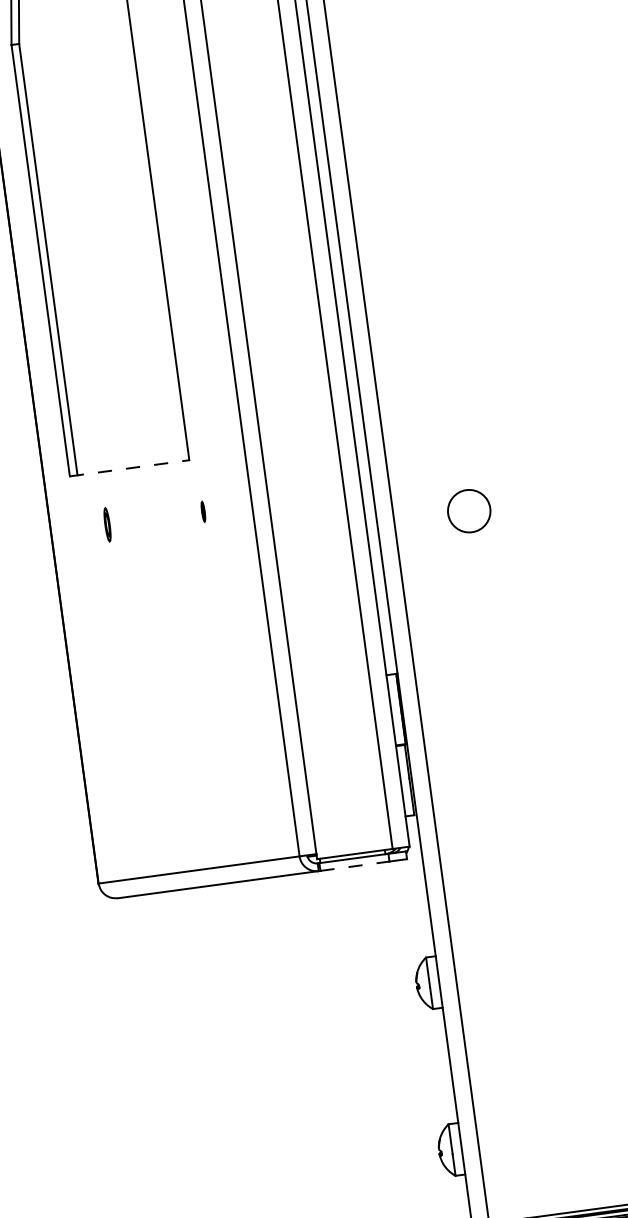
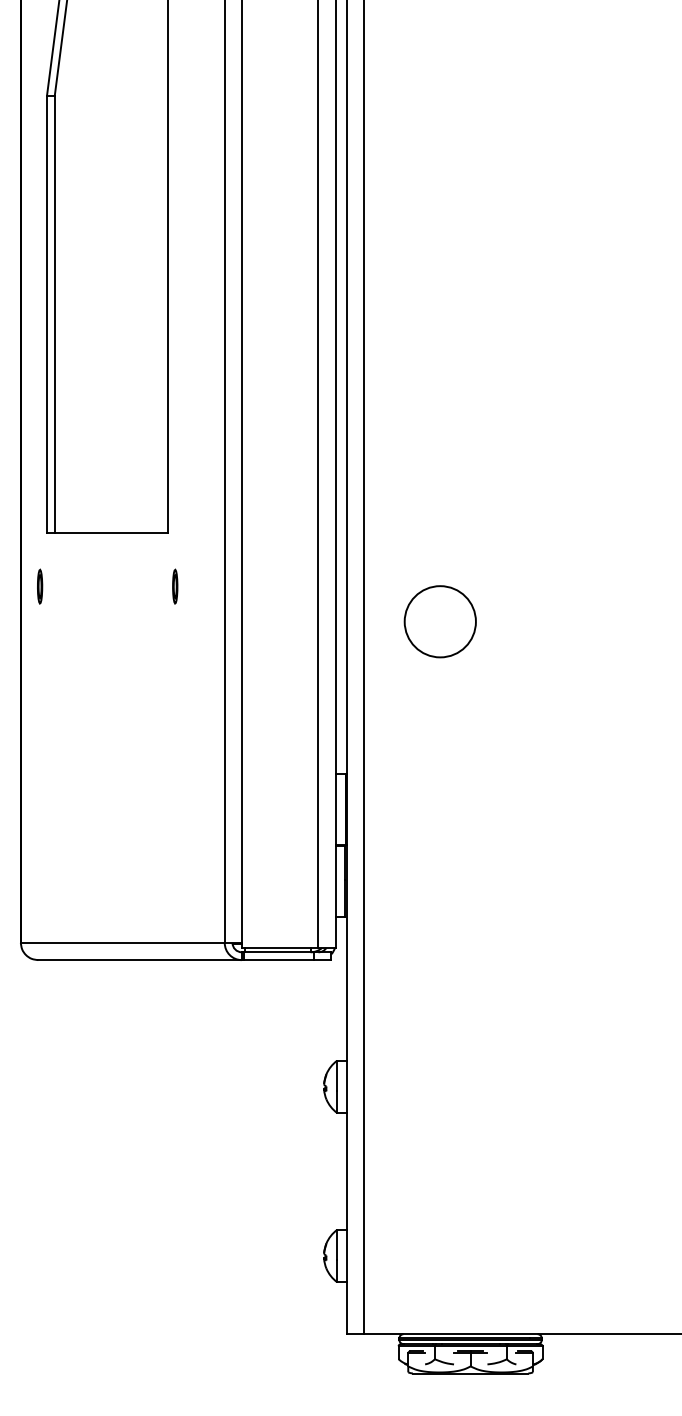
line: (129, 468) -> (107, 533), dashed -> solid
part: (203, 511) -> (175, 586), size x1.67
circle: (468, 511) -> (439, 621), size x1.67
part: (107, 524) -> (40, 586), moved
line: (355, 866) -> (279, 960), dashed -> solid

